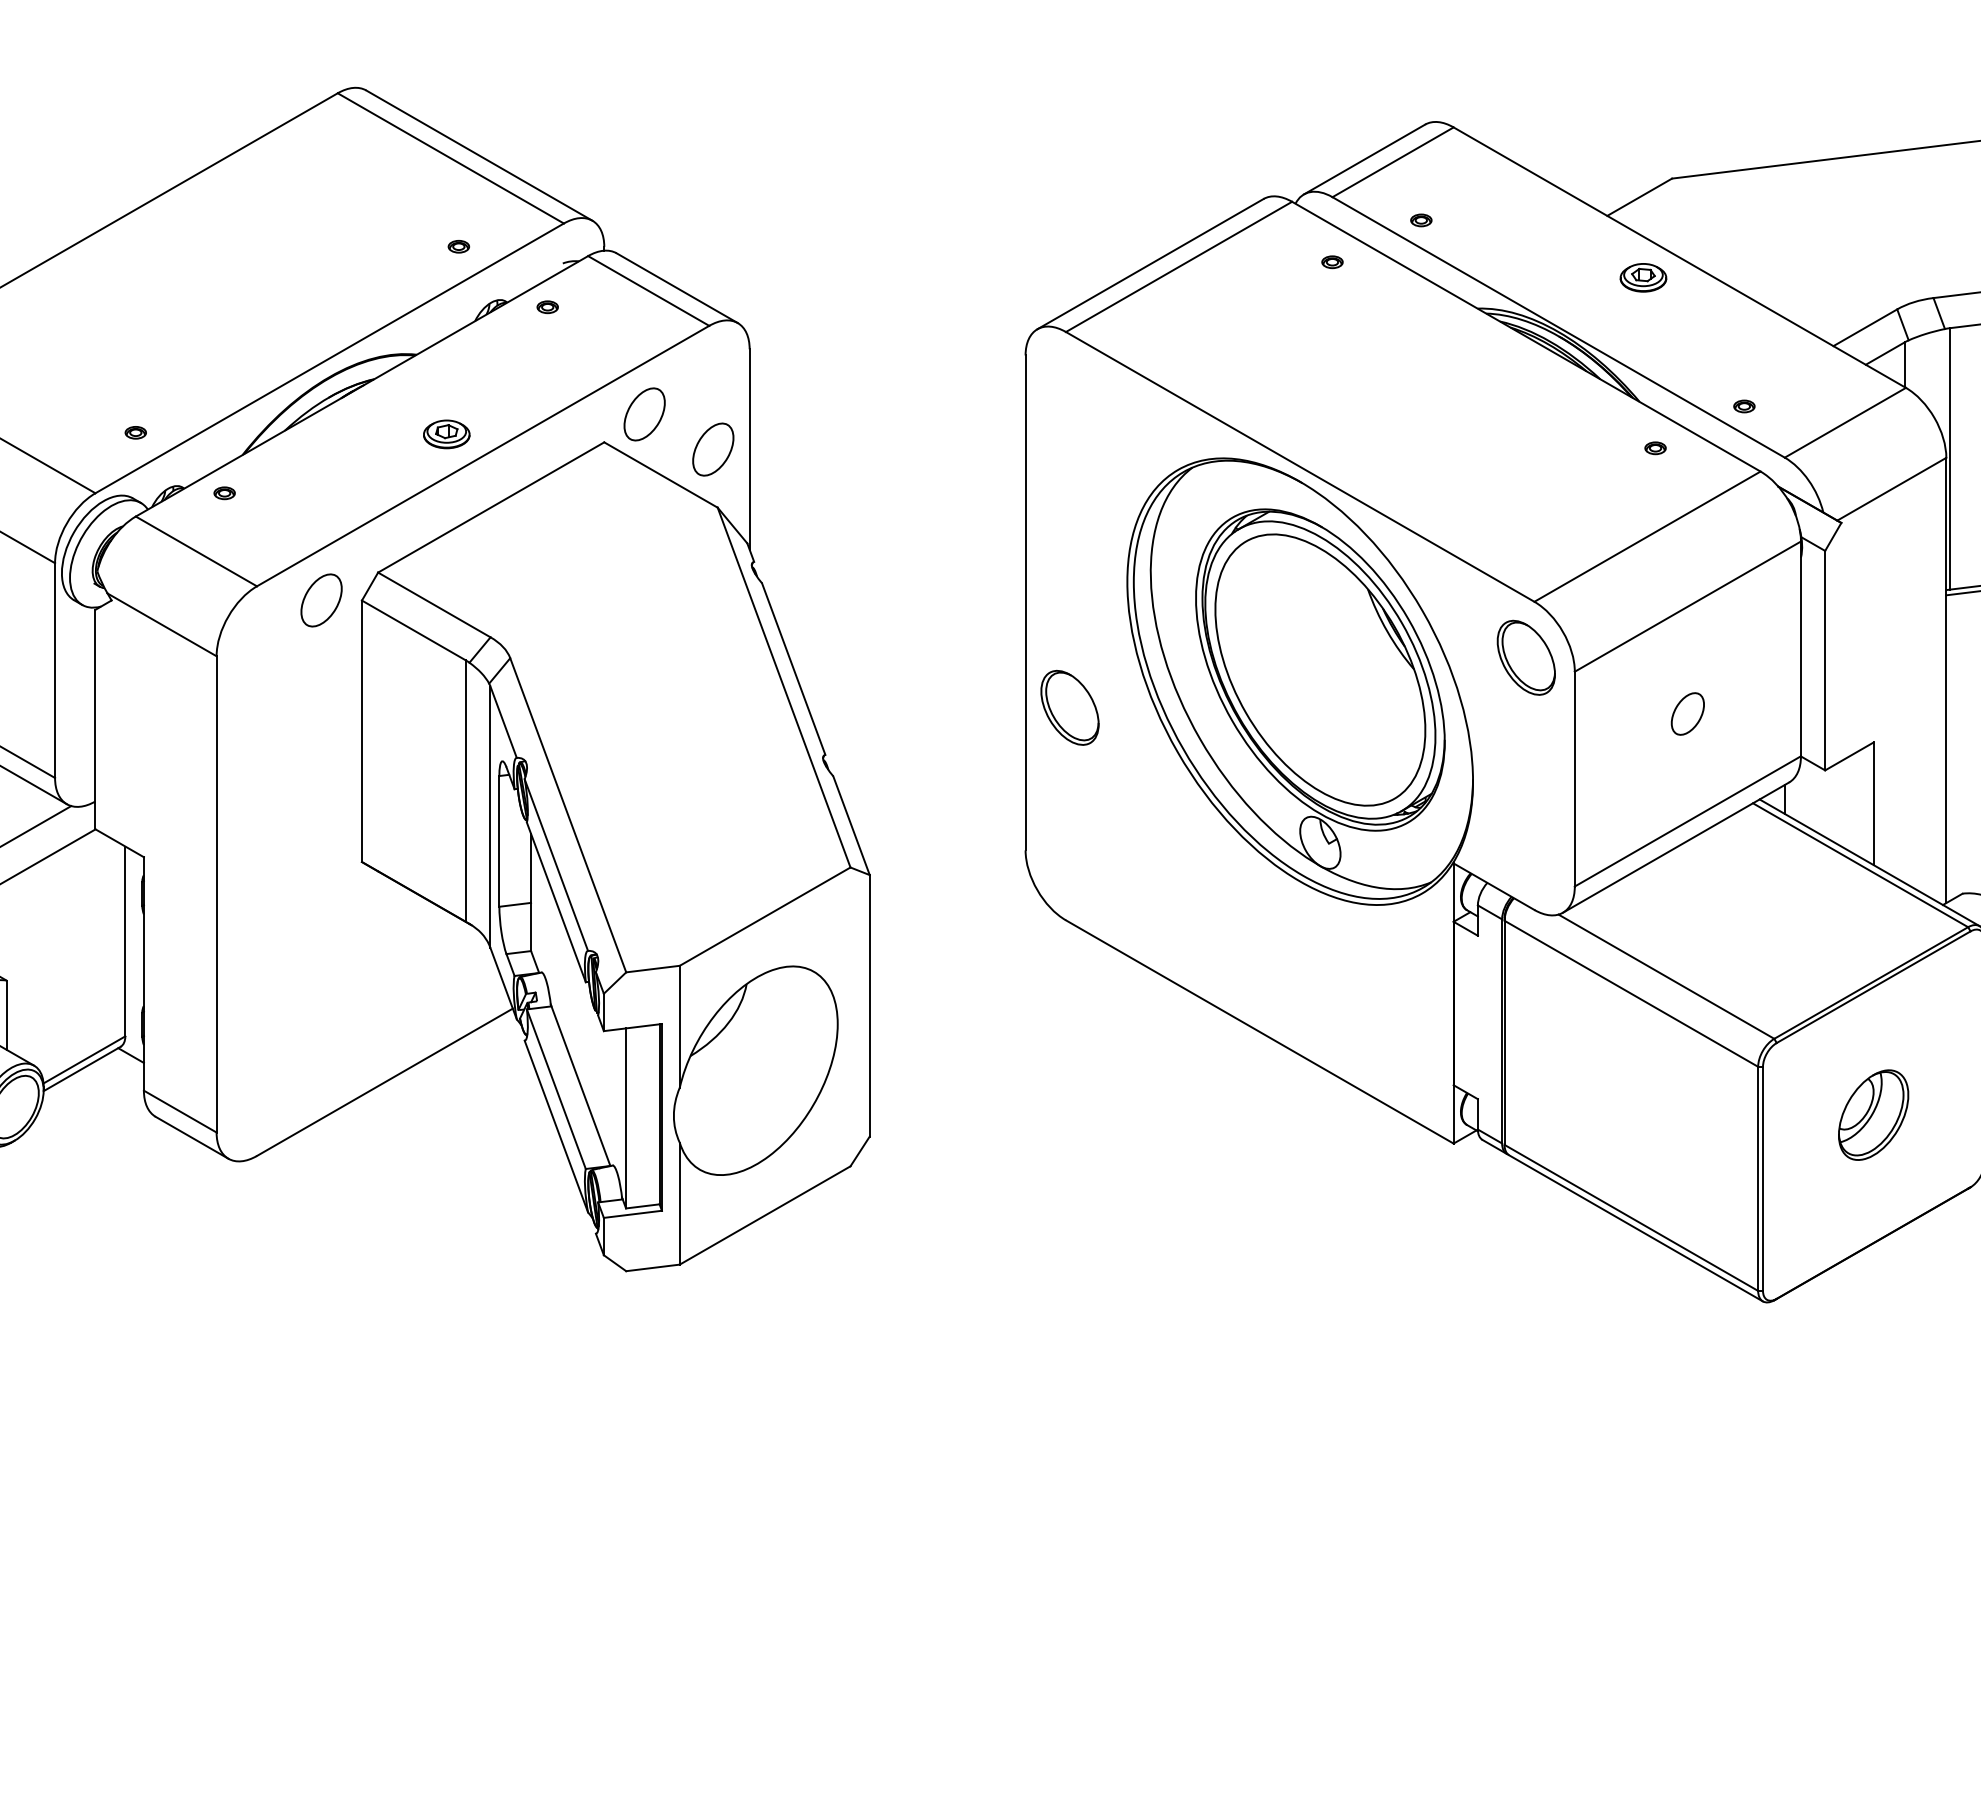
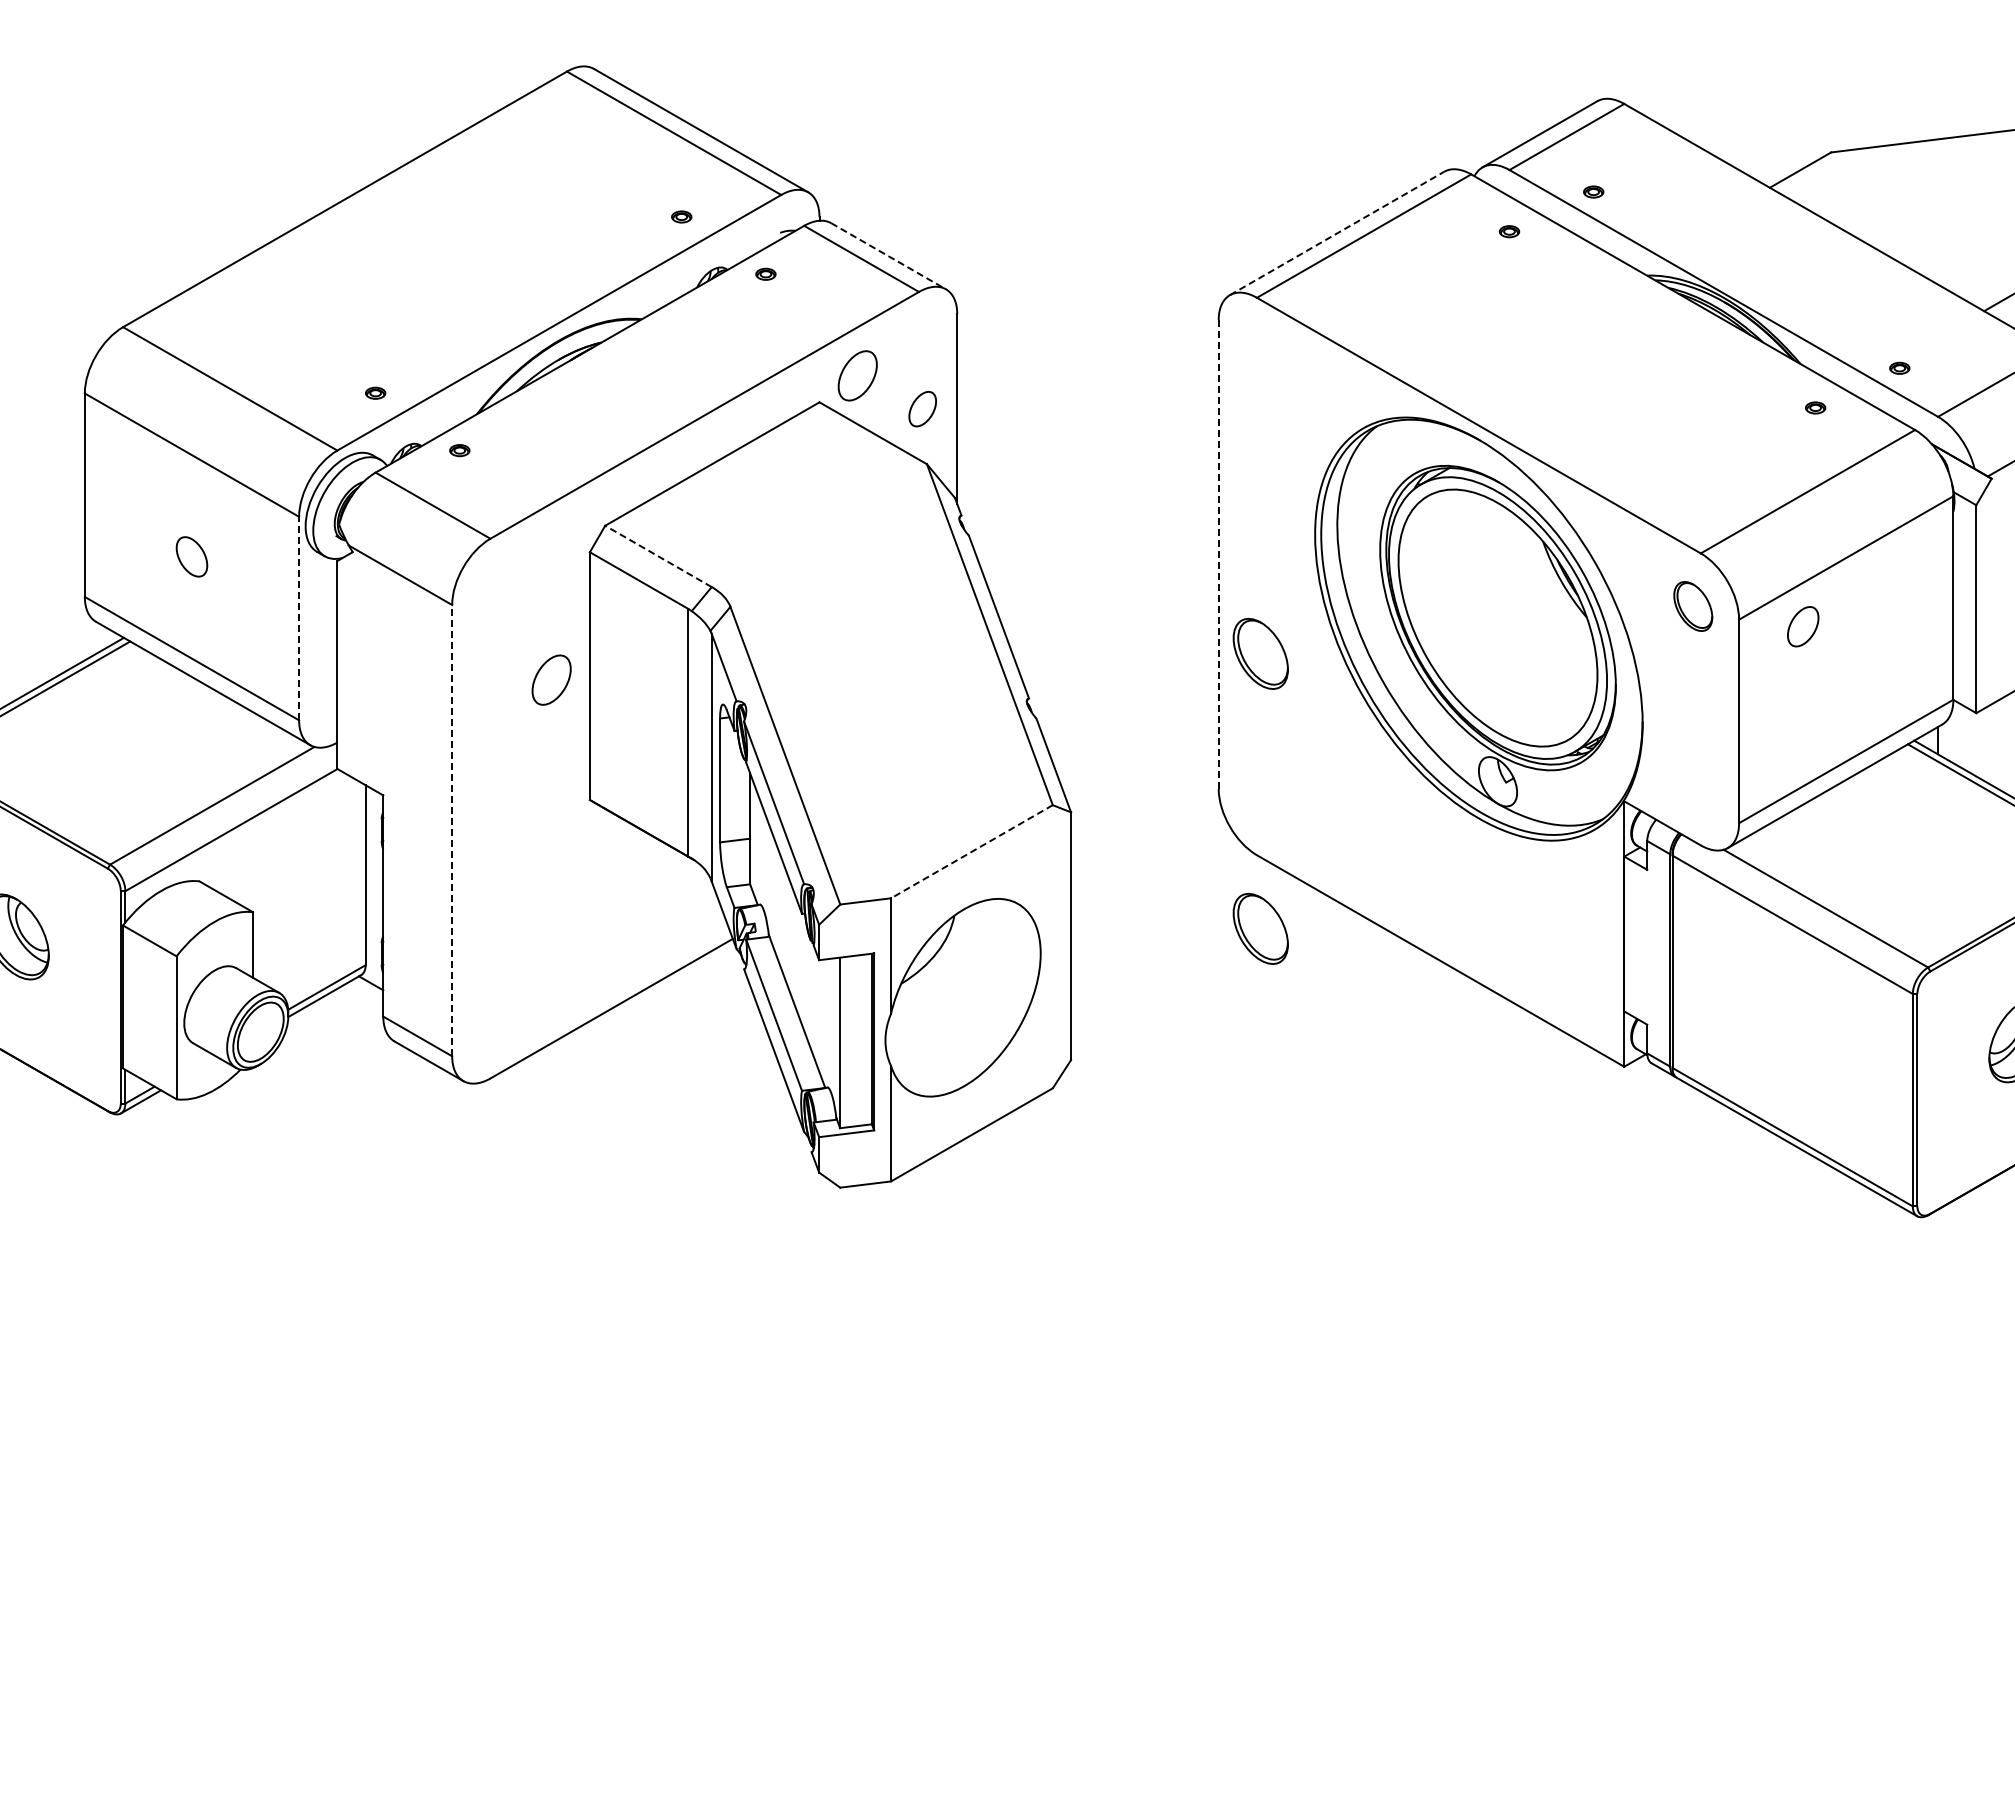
line: (1150, 264) -> (1337, 233), solid -> dashed
part: (1642, 277) -> (1803, 246), removed
line: (678, 288) -> (889, 256), solid -> dashed
part: (445, 434) -> (669, 394), removed
part: (712, 448) -> (922, 408), size x0.7
part: (321, 599) -> (551, 679), moved
line: (1025, 601) -> (1218, 553), solid -> dashed
line: (434, 605) -> (658, 556), solid -> dashed
part: (1526, 657) -> (1693, 606), size x0.7
line: (55, 670) -> (299, 618), solid -> dashed
part: (1688, 713) -> (1803, 626), moved
line: (216, 894) -> (452, 830), solid -> dashed
line: (764, 916) -> (971, 851), solid -> dashed
part: (1069, 997) -> (1260, 928), added

